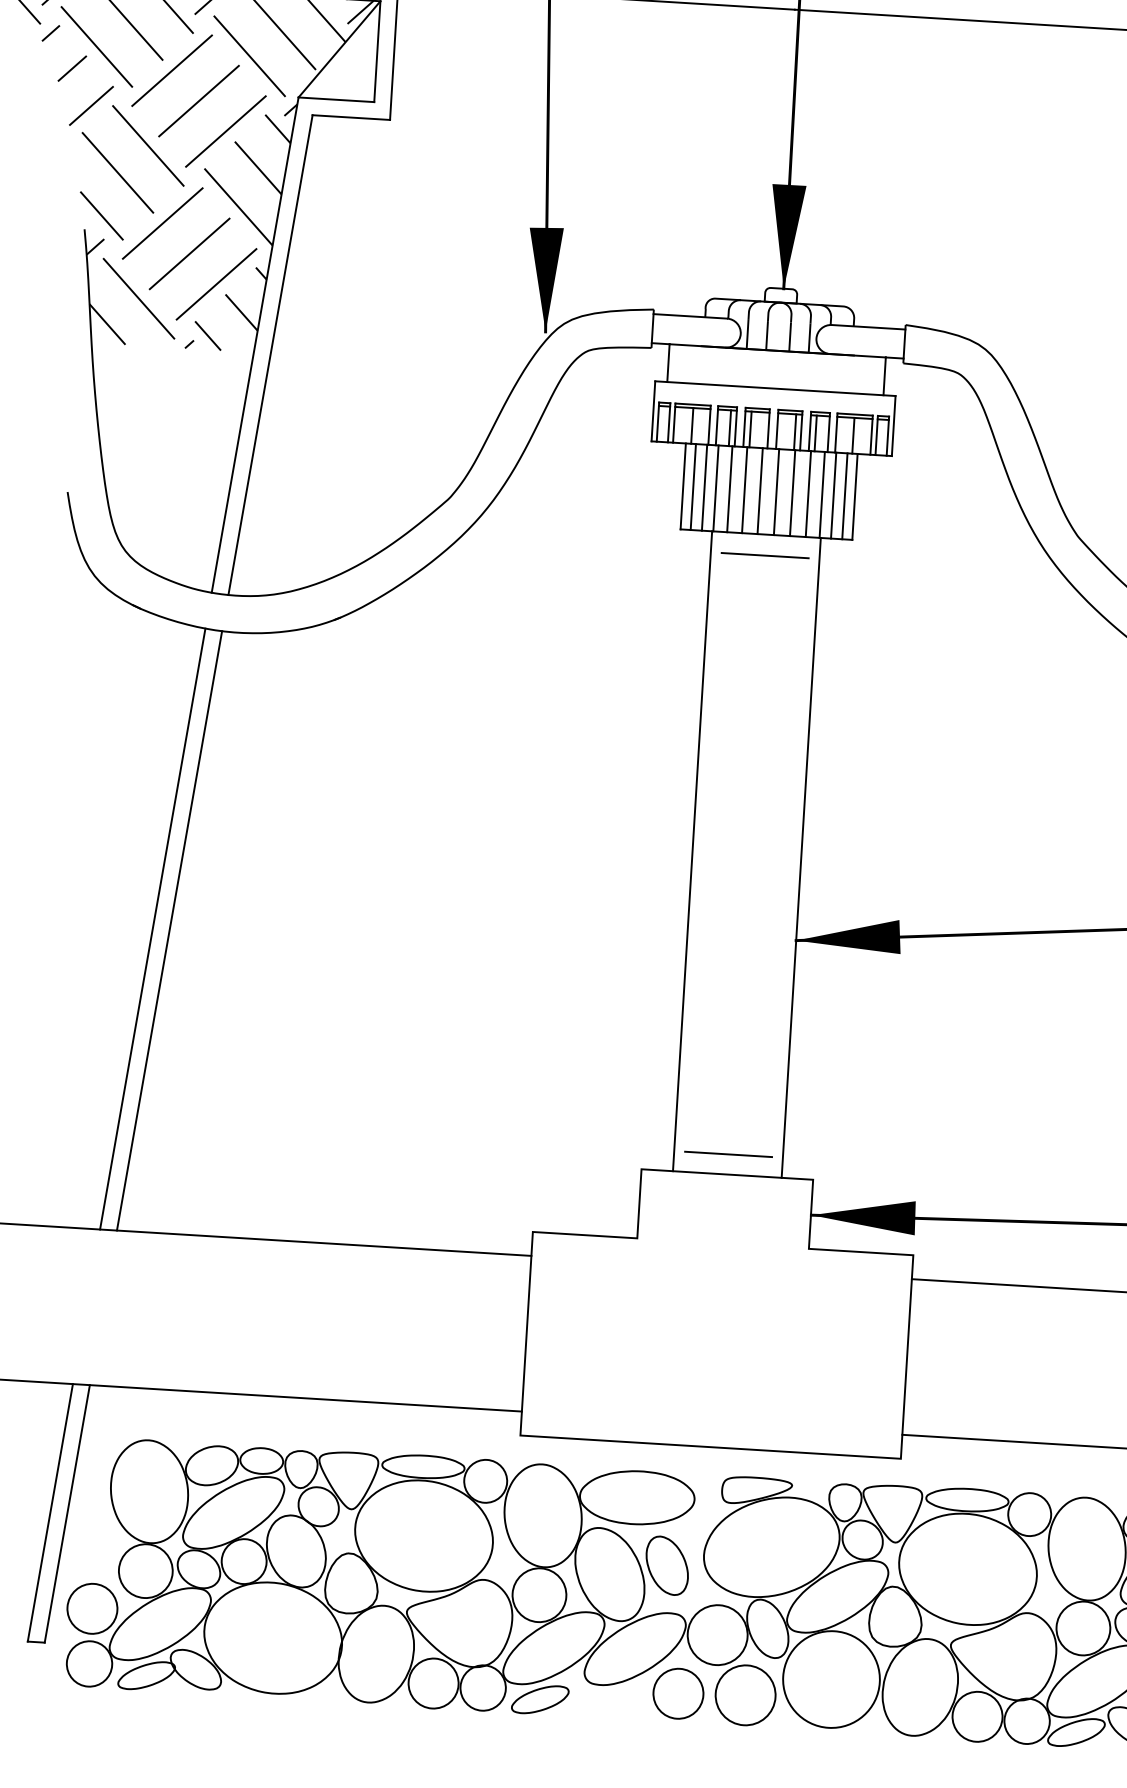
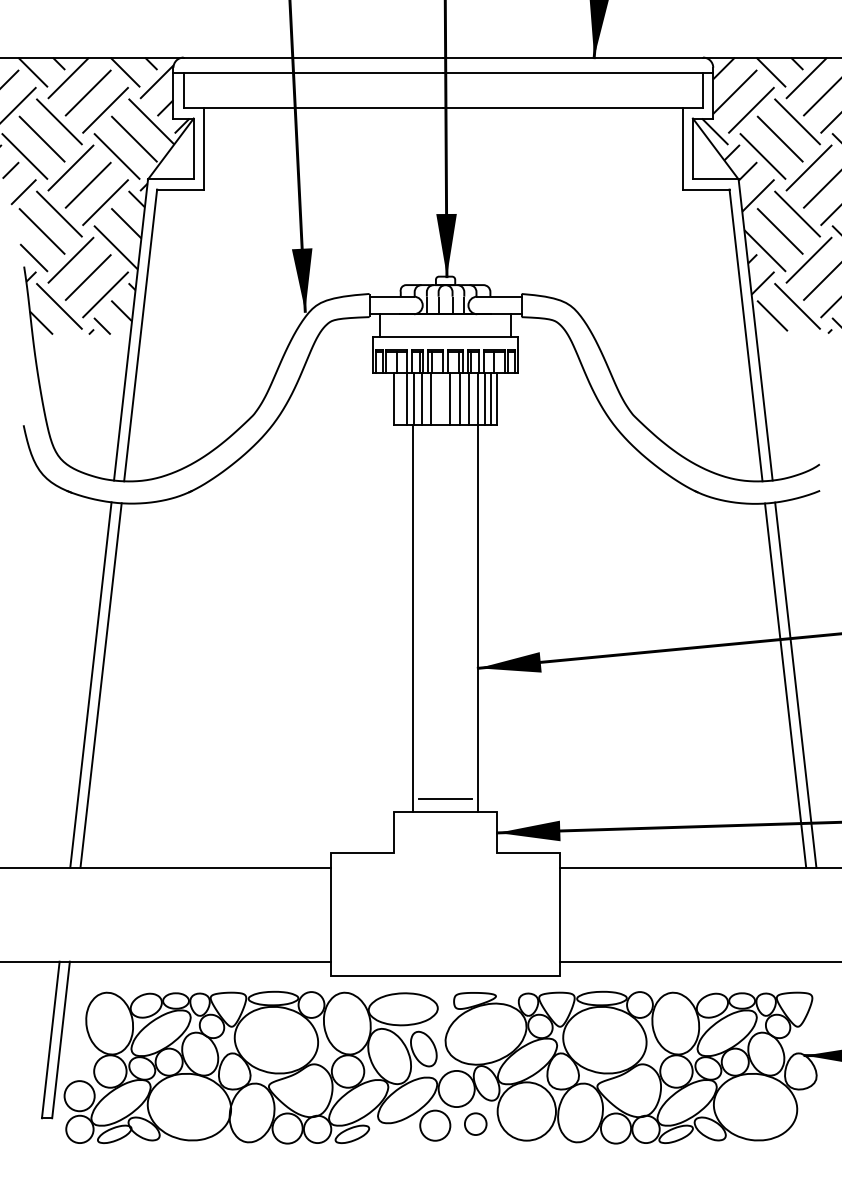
line: (692, 487) -> (399, 399), removed
line: (760, 491) -> (440, 399), removed
line: (765, 555) -> (445, 437), removed
circle: (745, 1695) -> (475, 1124), size x0.6

